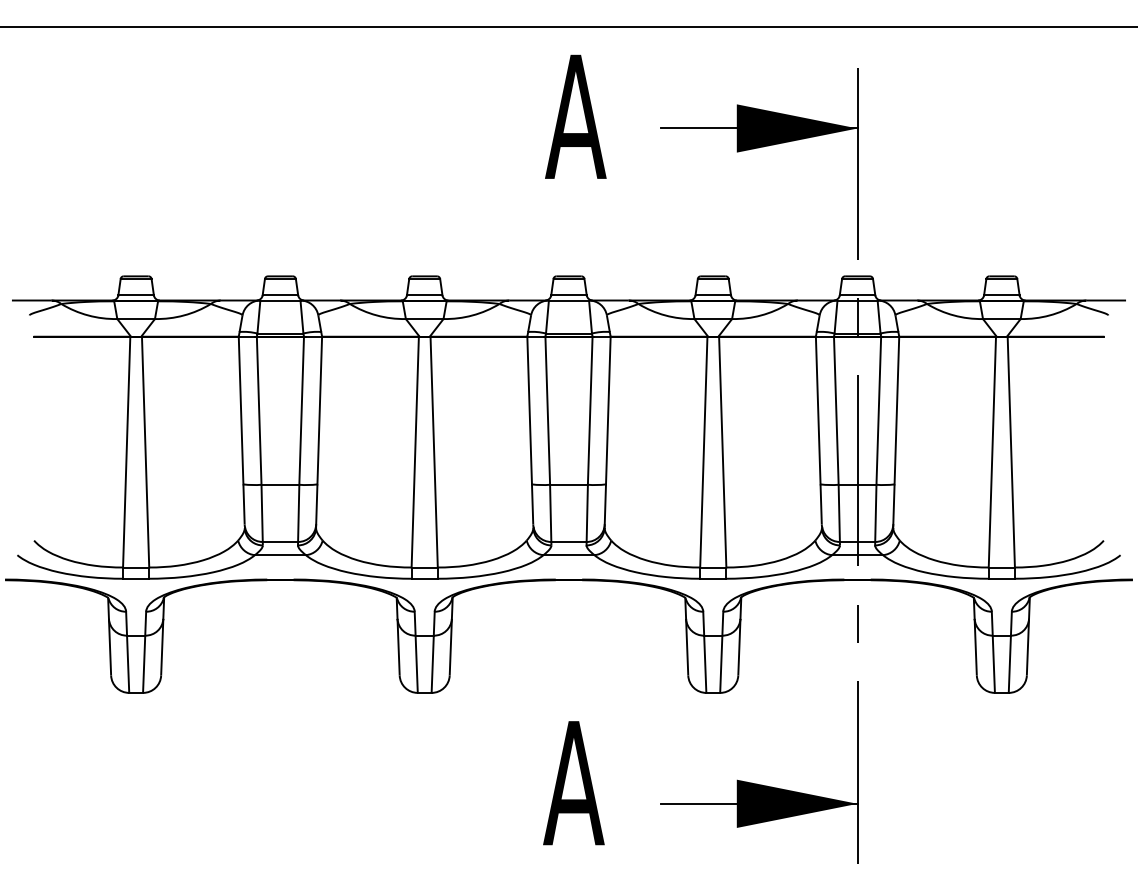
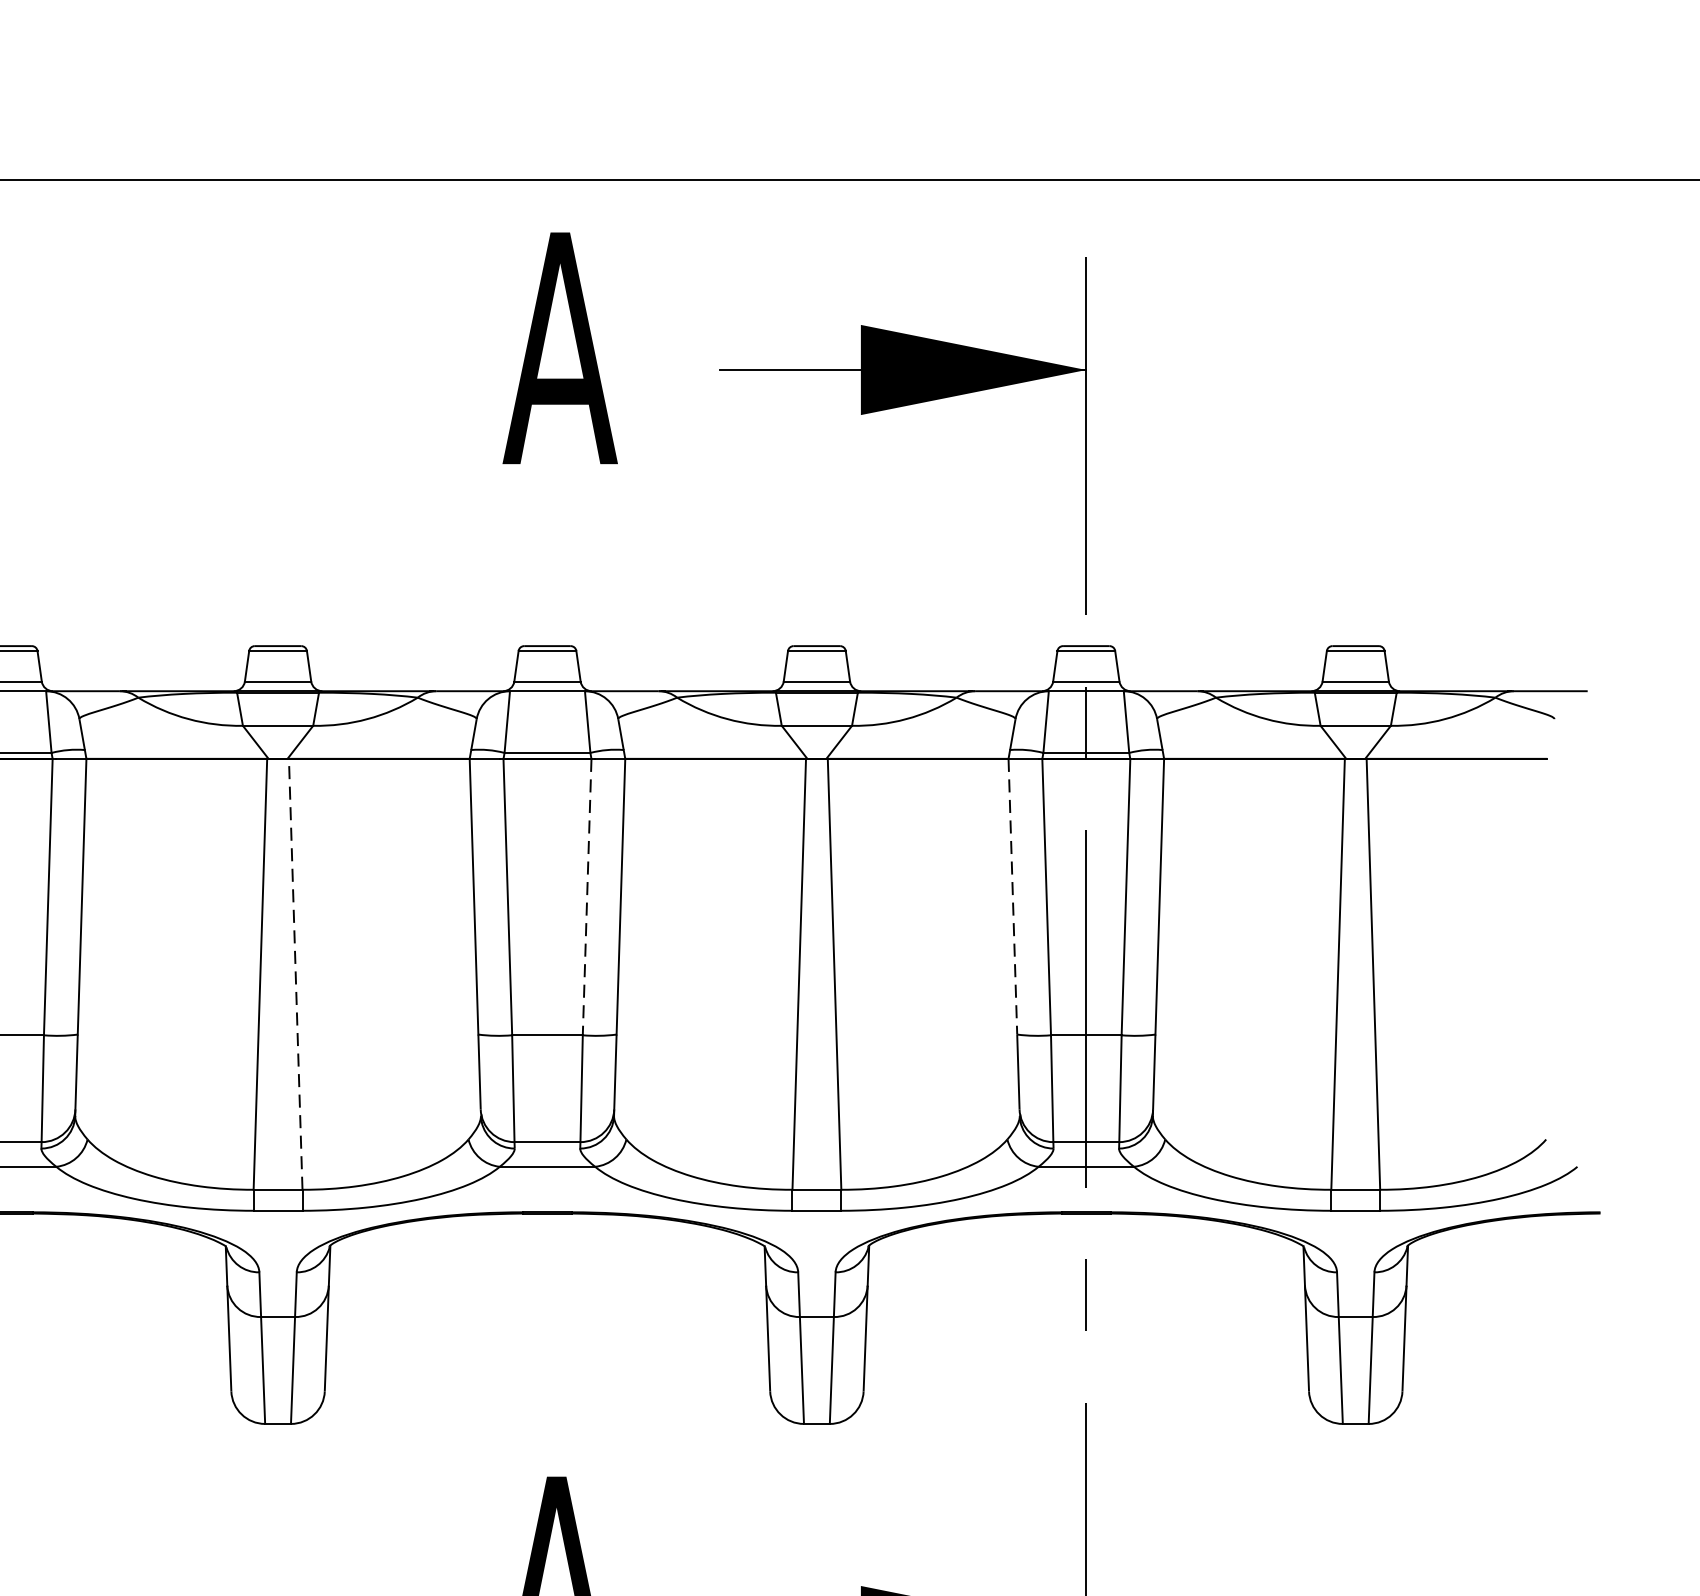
line: (818, 410) -> (1013, 896), solid -> dashed
line: (590, 411) -> (587, 898), solid -> dashed
line: (434, 451) -> (296, 973), solid -> dashed

